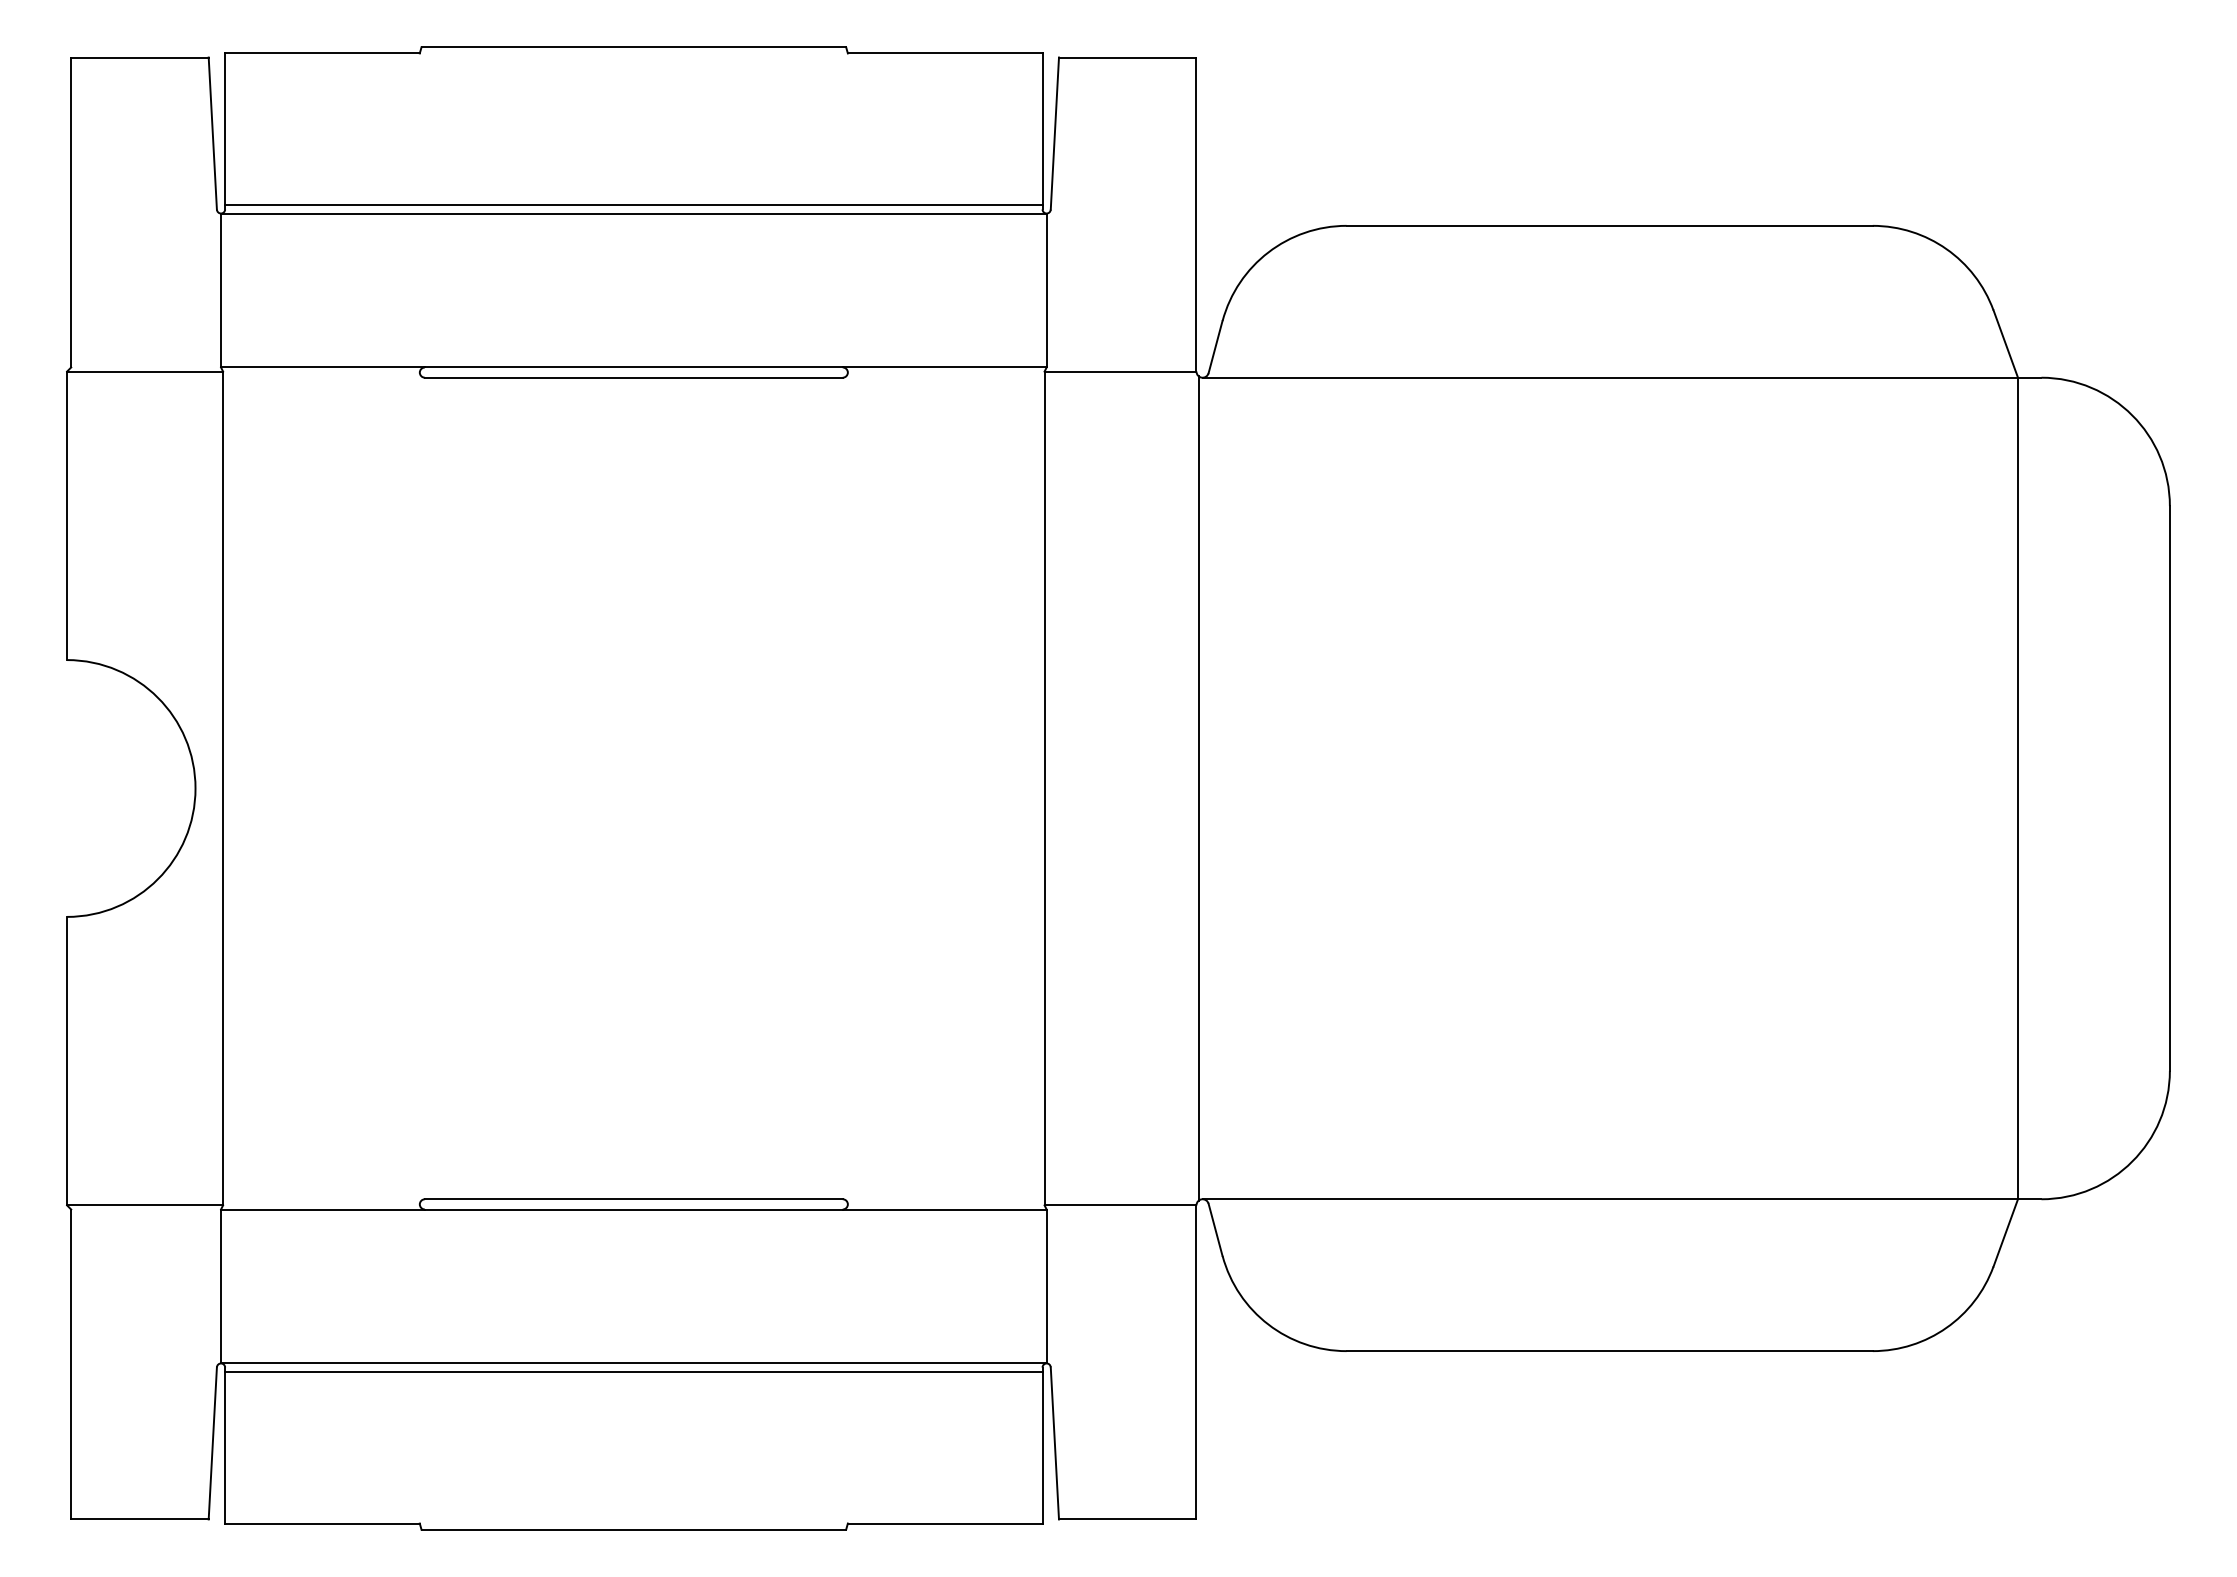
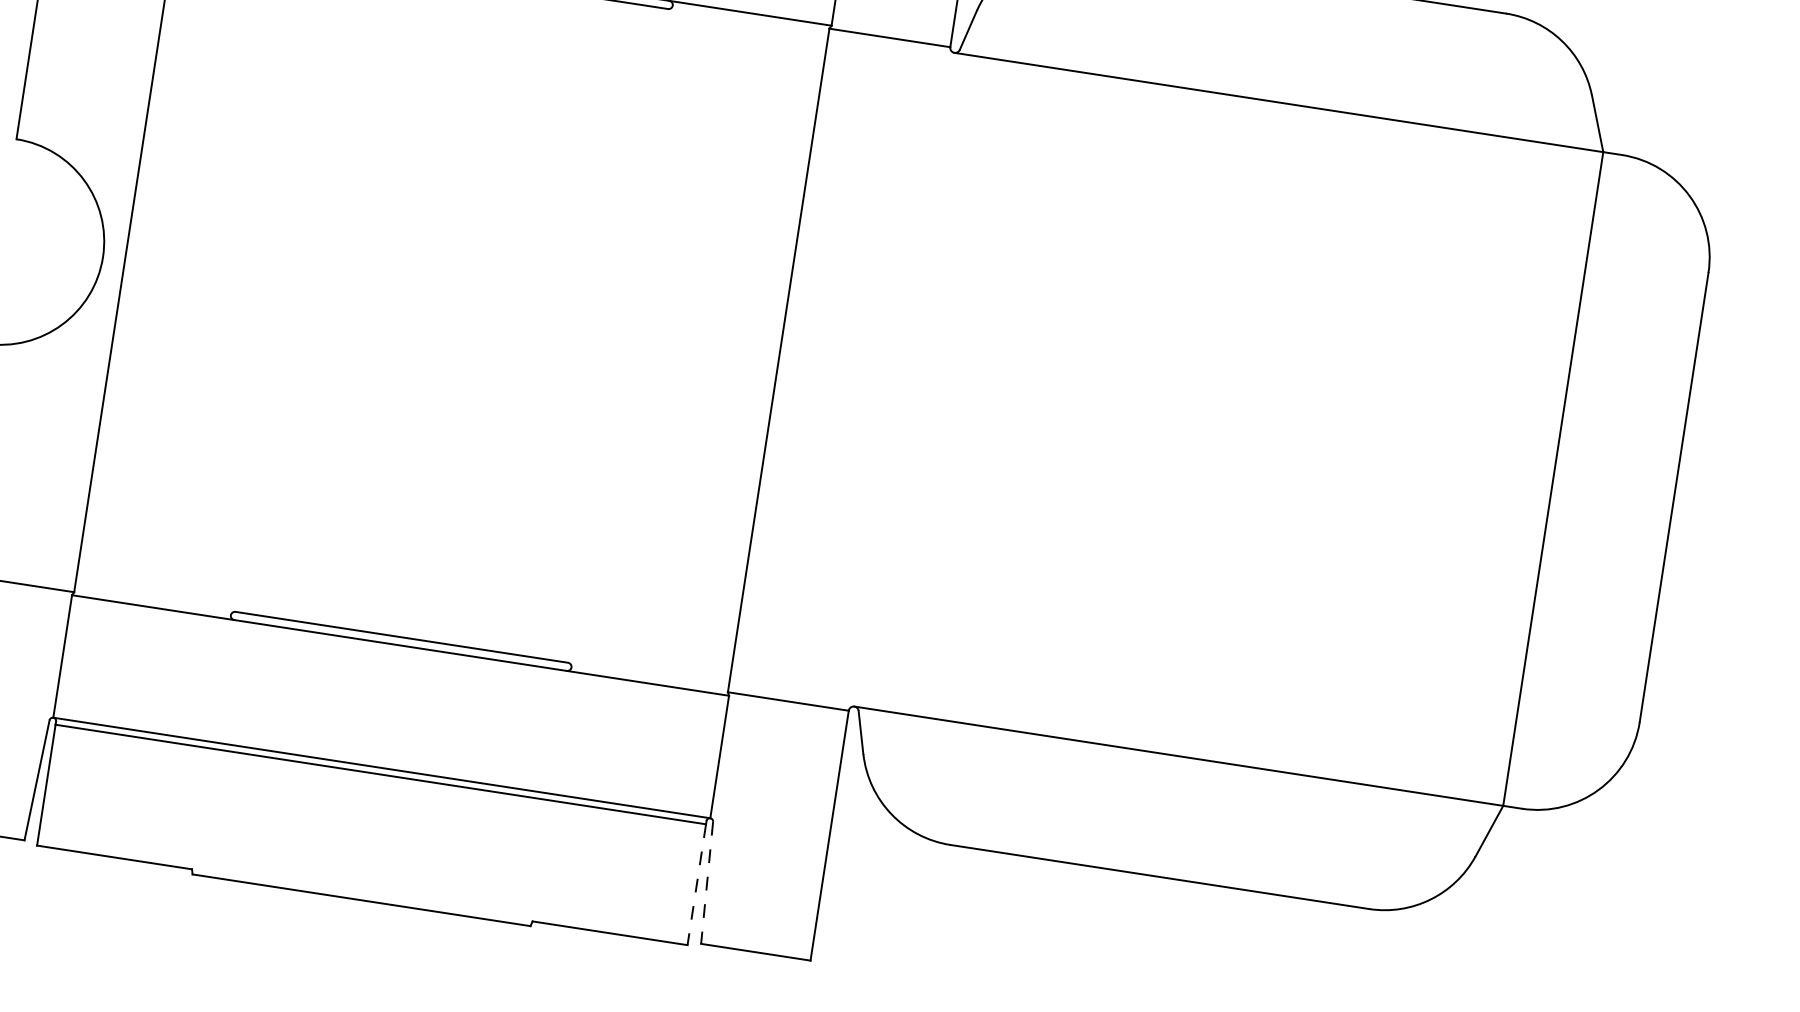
line: (1198, 788) -> (901, 379), removed
line: (1054, 1443) -> (706, 882), solid -> dashed
line: (1042, 1447) -> (696, 884), solid -> dashed

